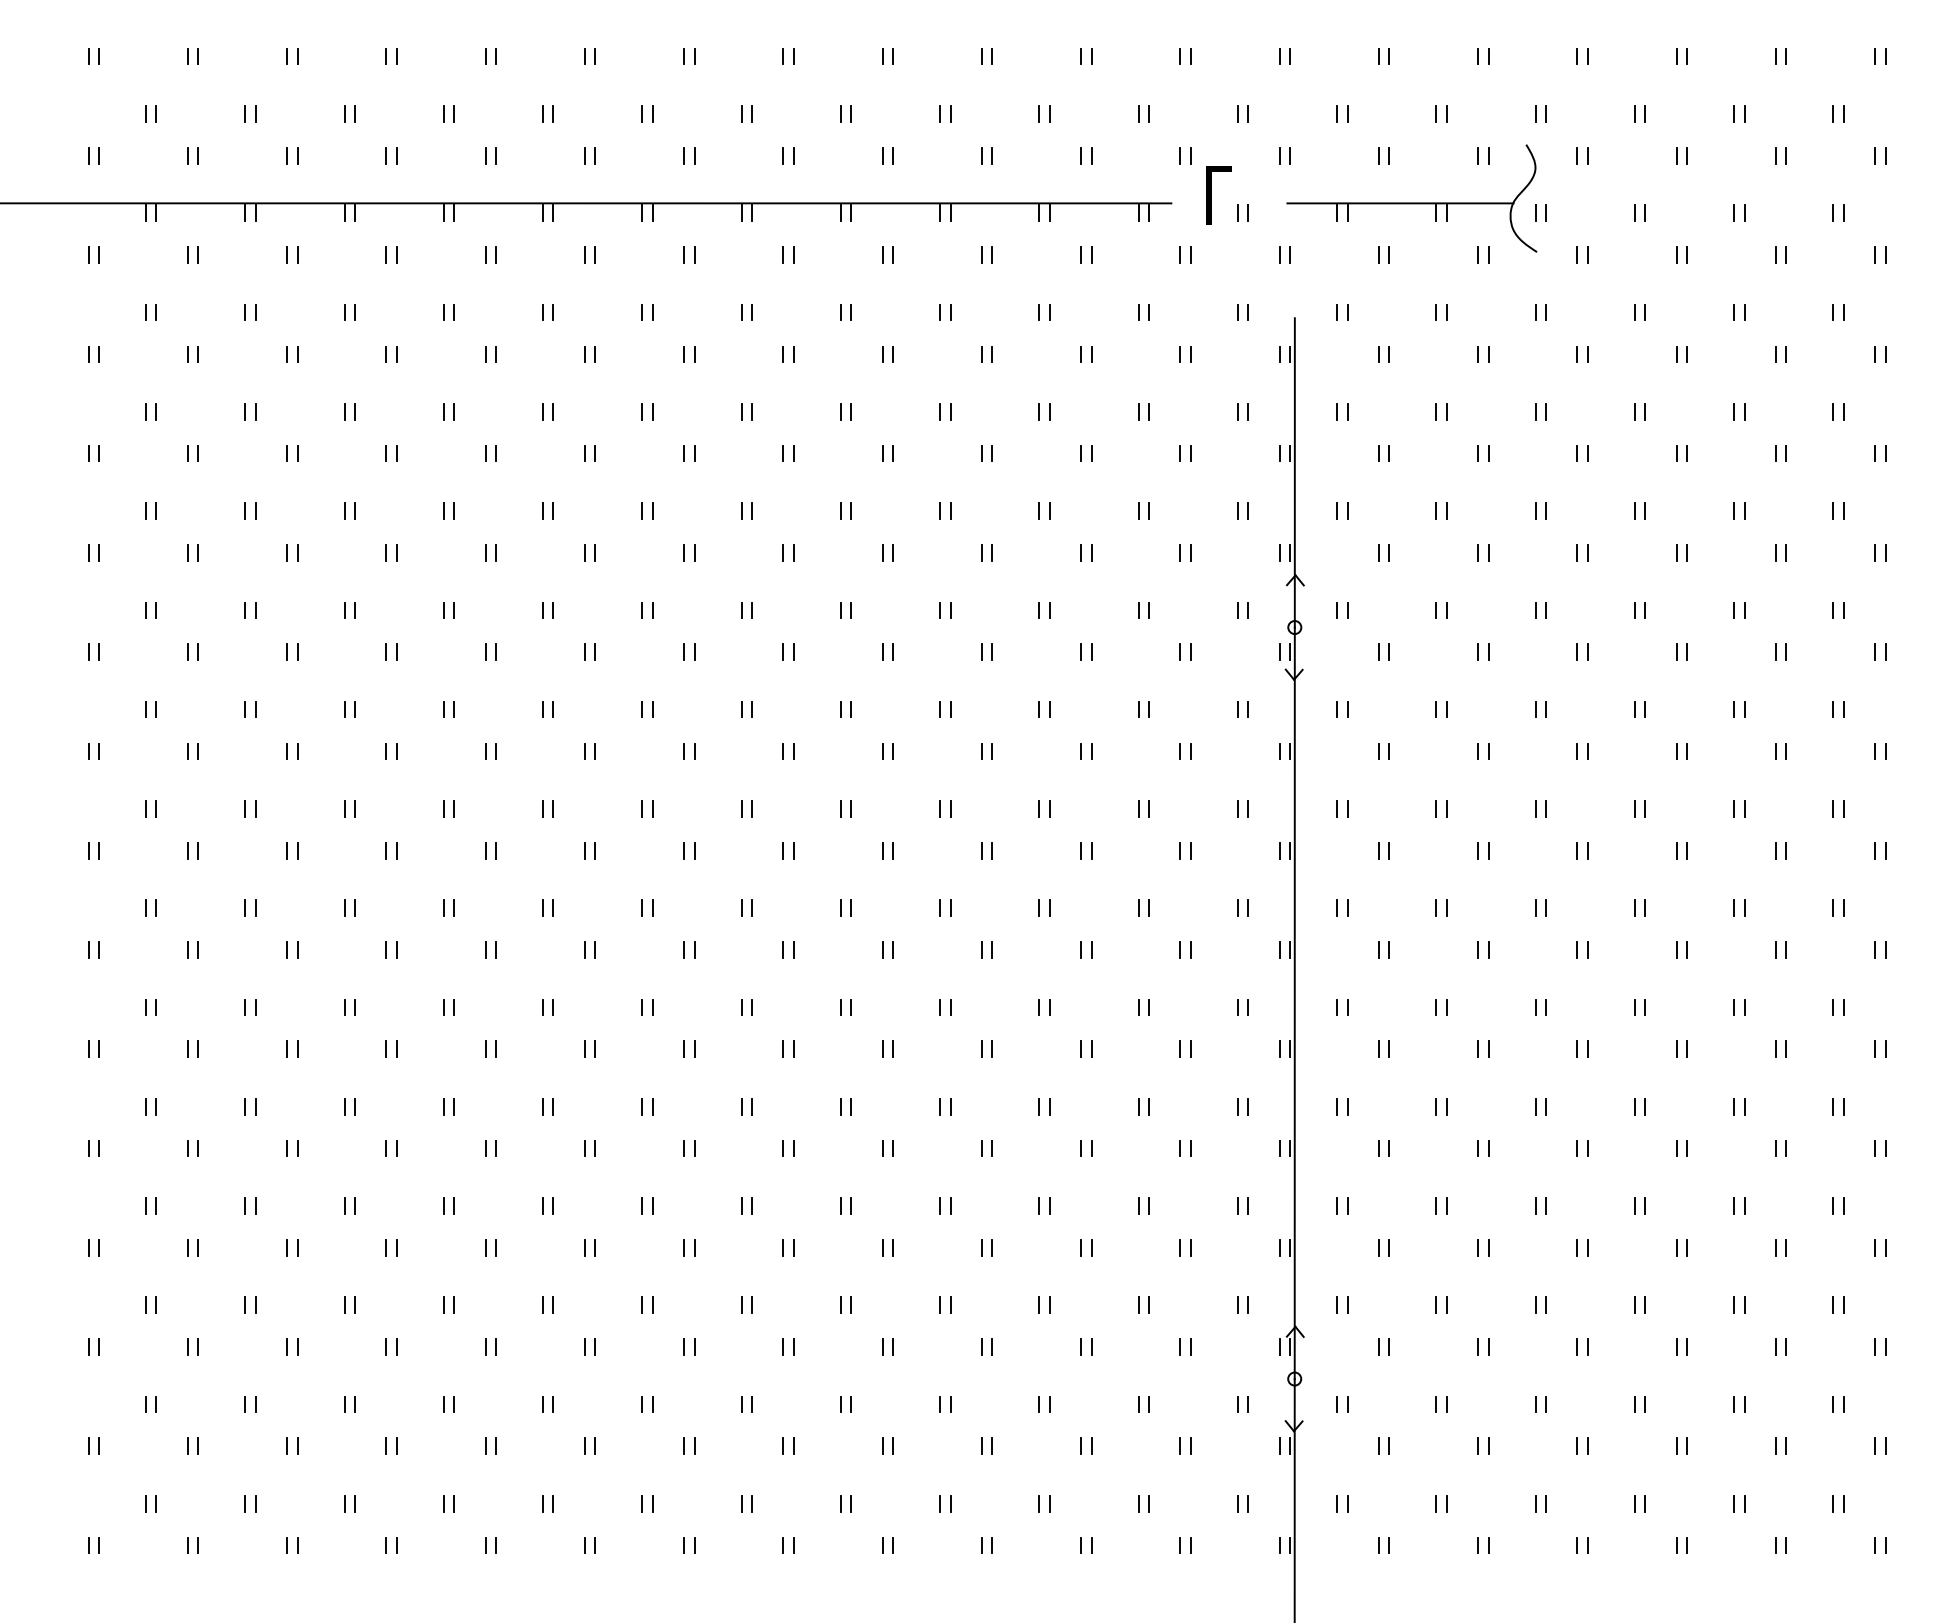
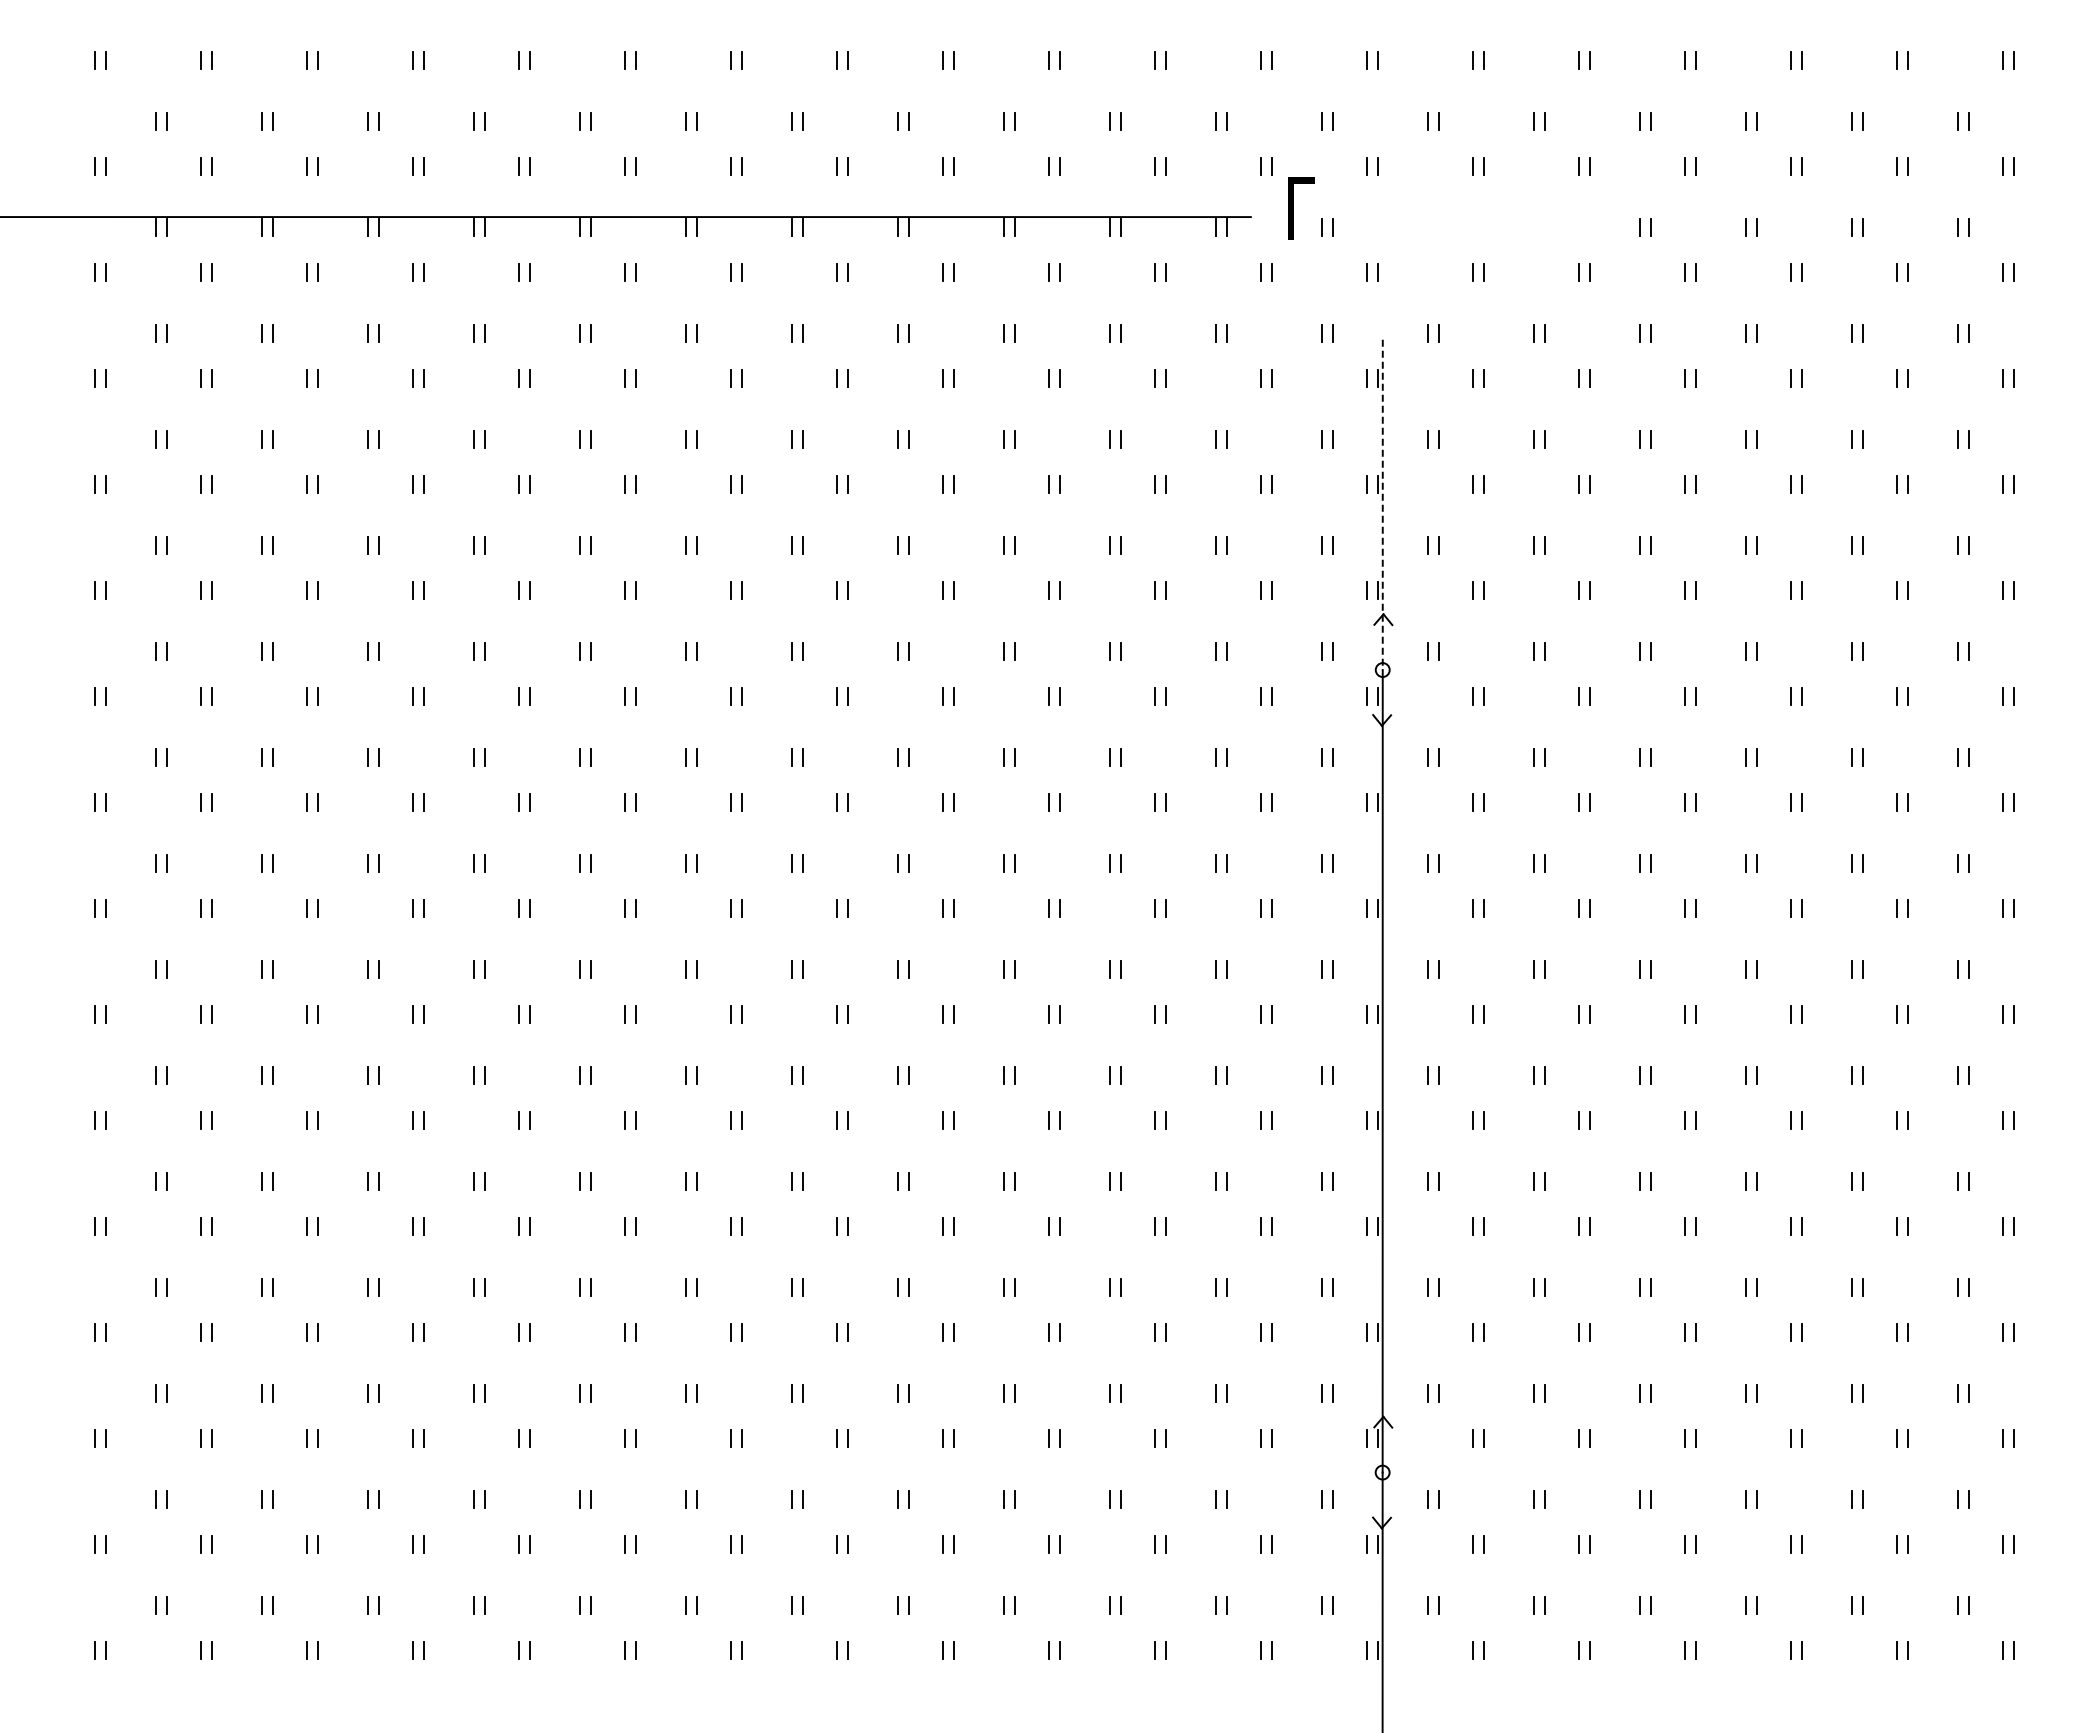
part: (1411, 198) -> (1507, 211), removed
line: (1294, 473) -> (1382, 505), solid -> dashed

